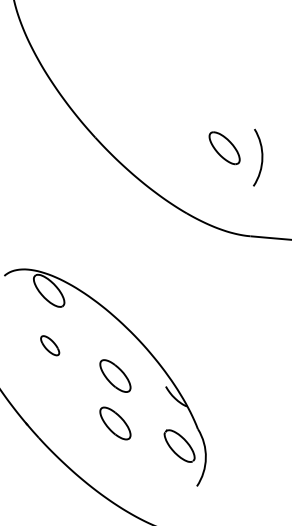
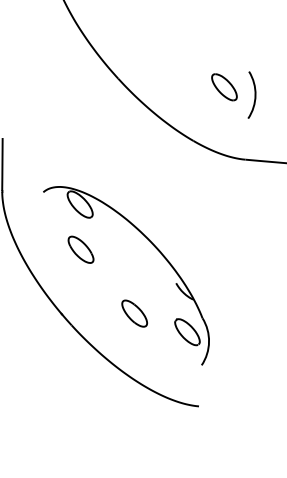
part: (49, 345) -> (80, 249), size x1.67
part: (115, 375) -> (134, 274), removed

